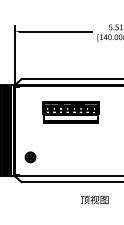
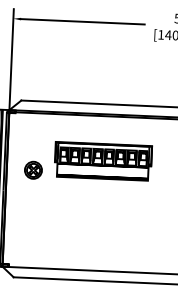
part: (30, 157) -> (33, 170), moved

